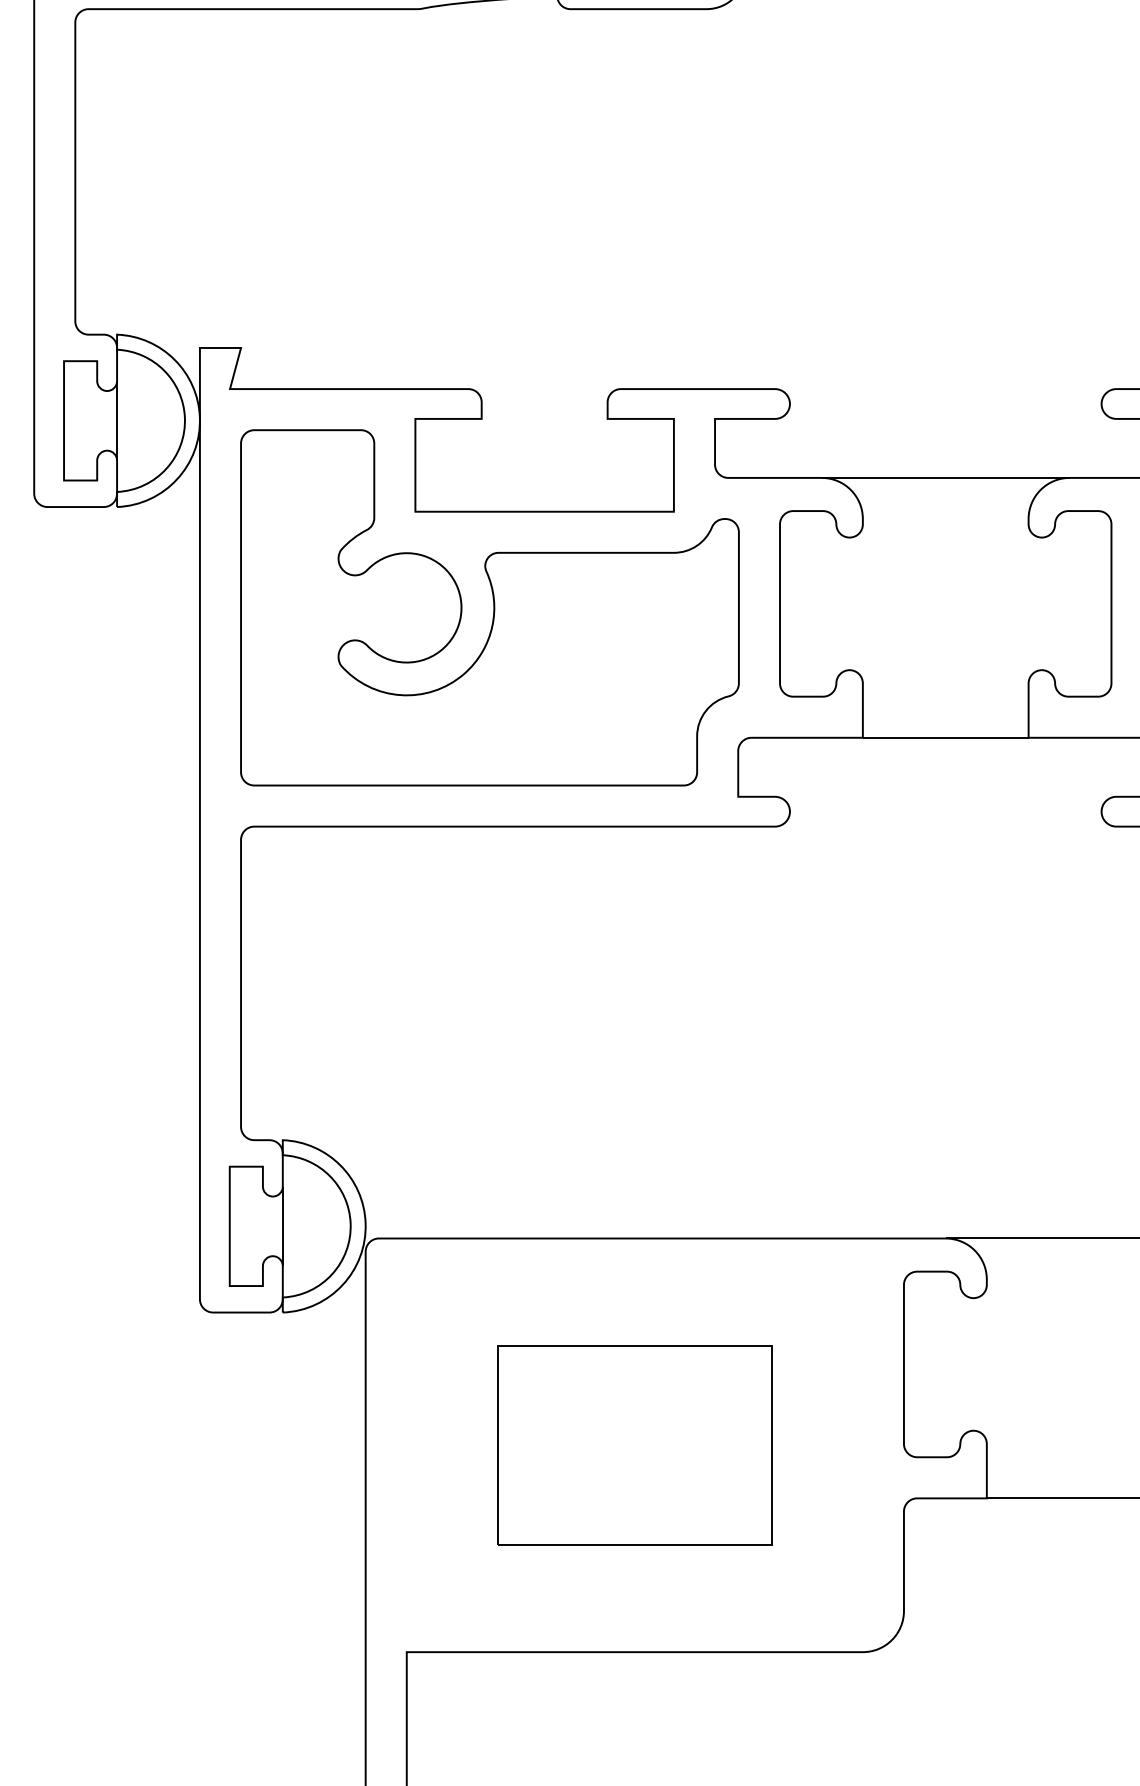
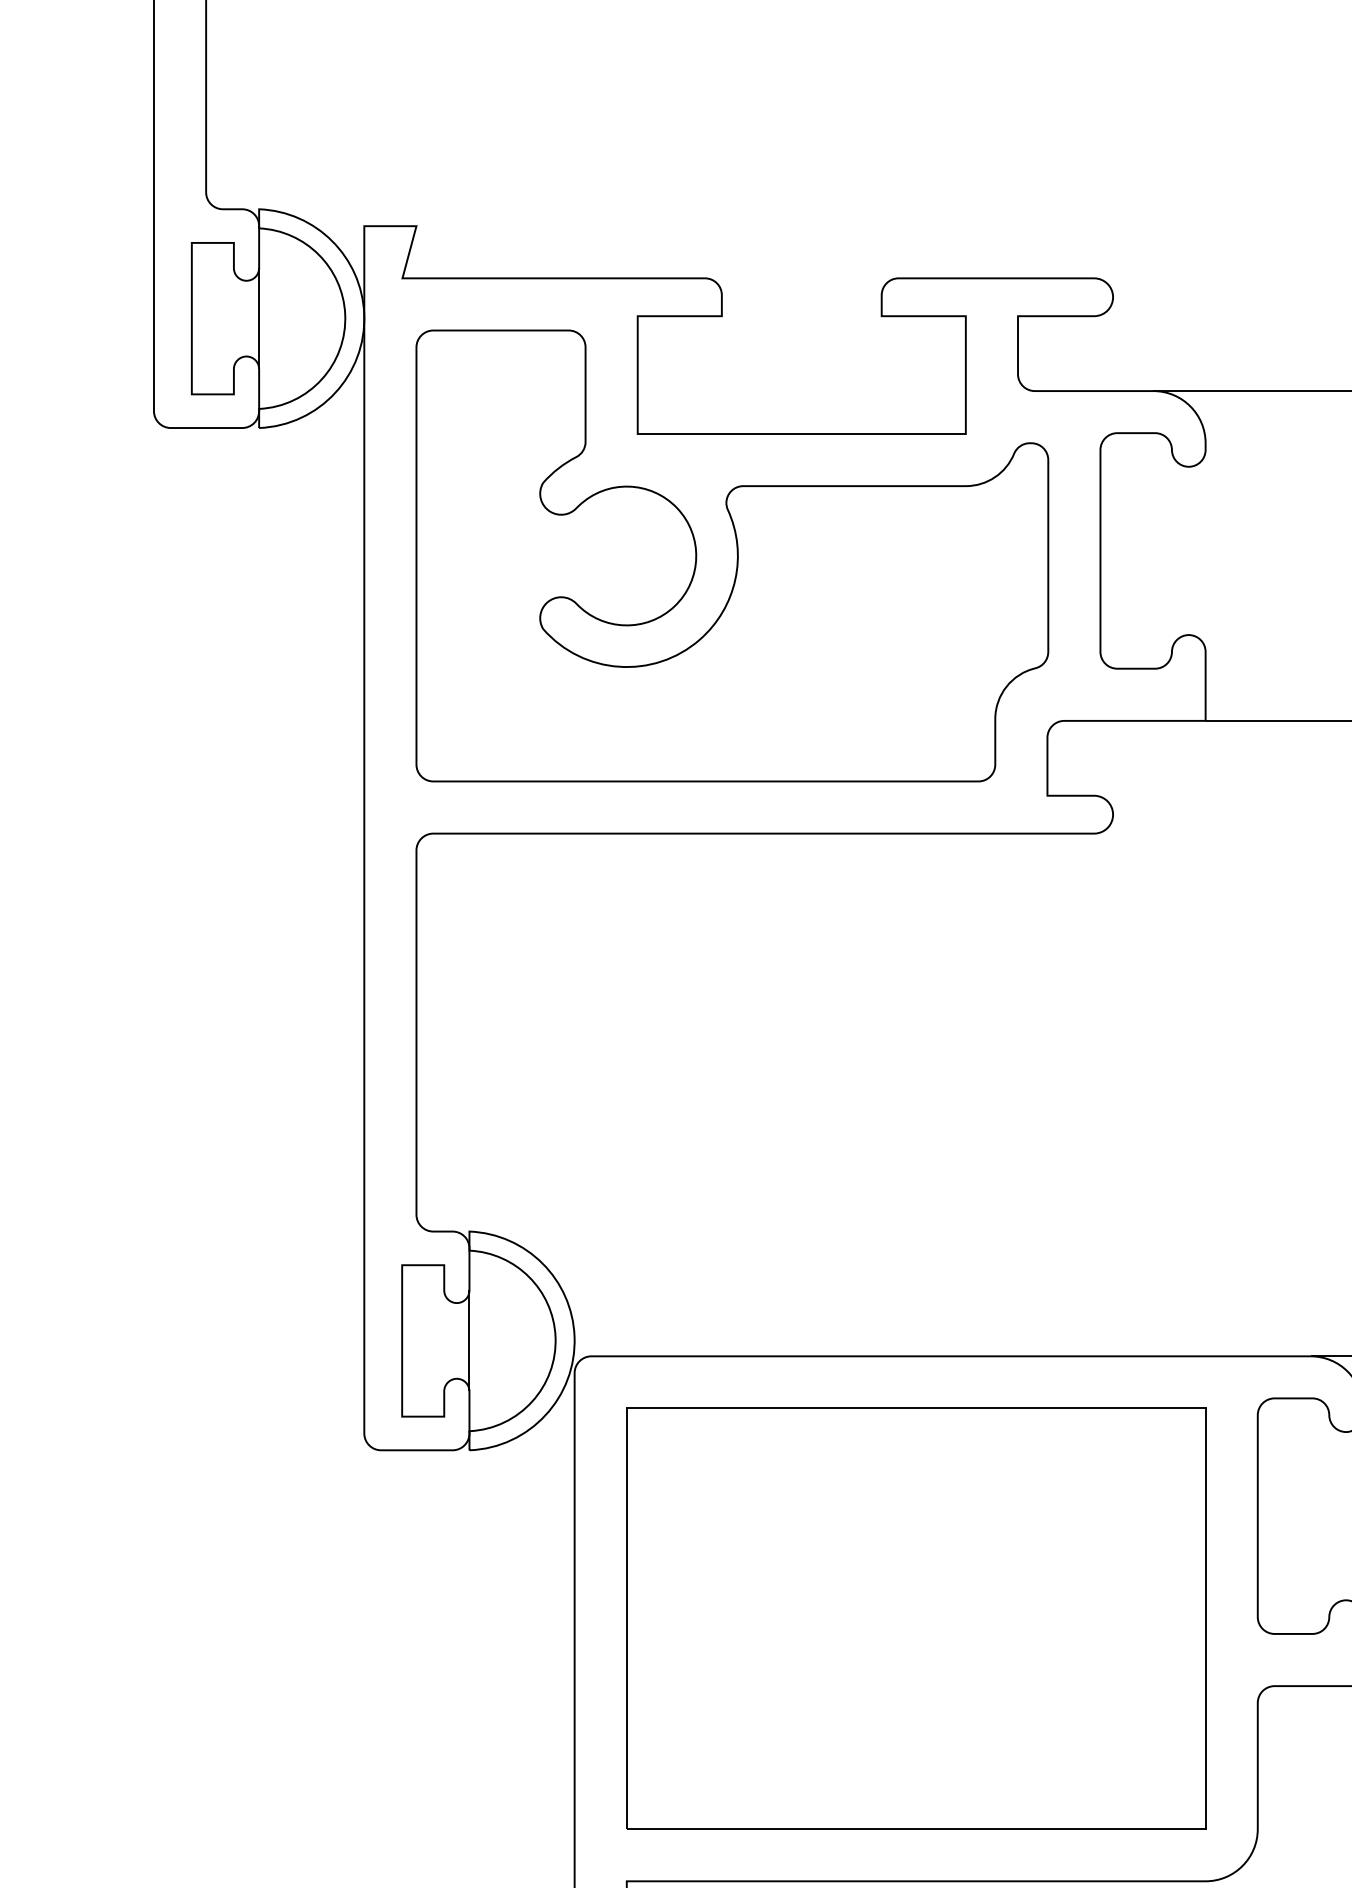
part: (634, 1445) -> (915, 1619), size x1.67

